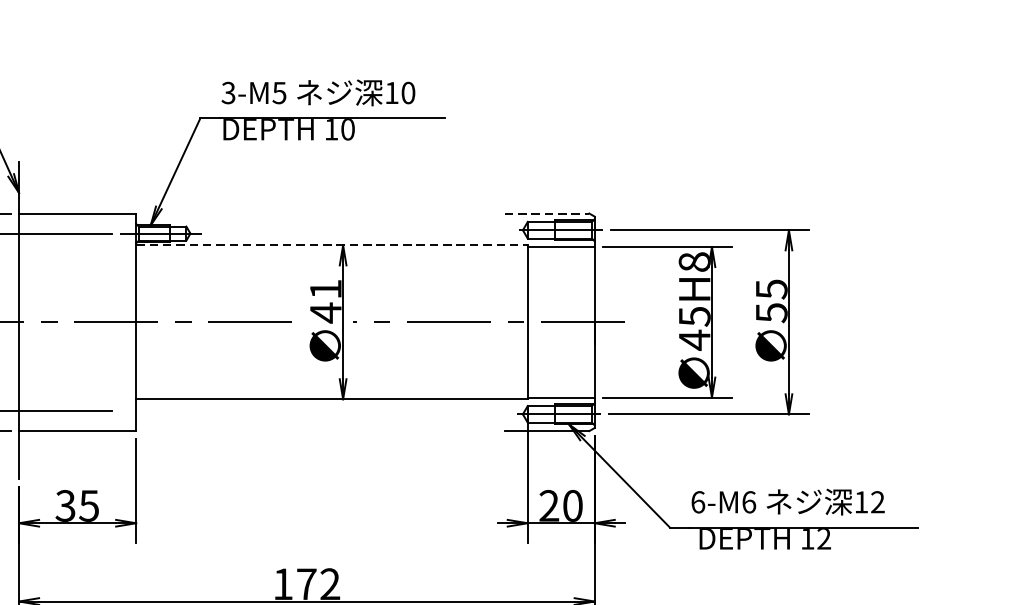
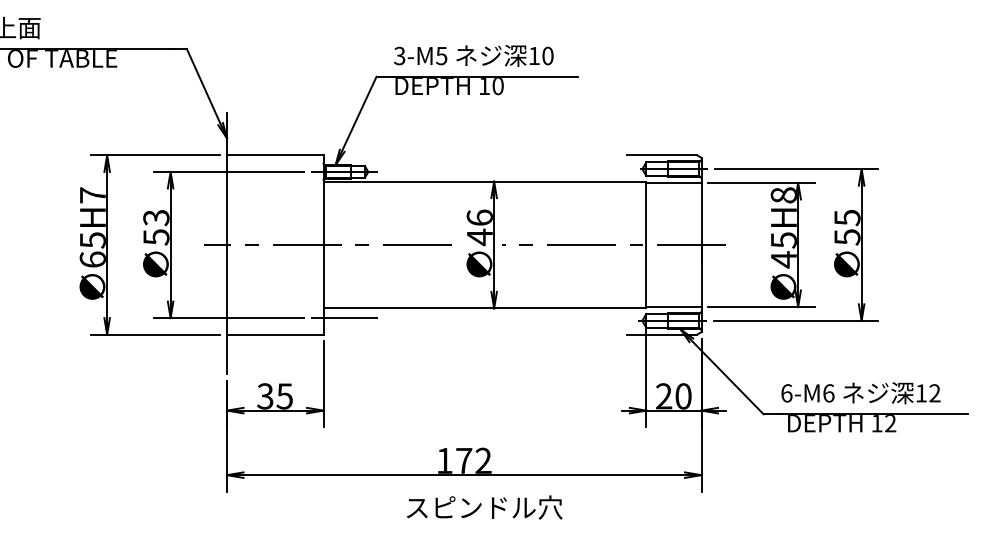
line: (547, 213) -> (662, 155), dashed -> solid
line: (332, 245) -> (485, 181), dashed -> solid
text: (325, 288) -> (479, 217), 41 -> 46
line: (161, 411) -> (344, 318), added

